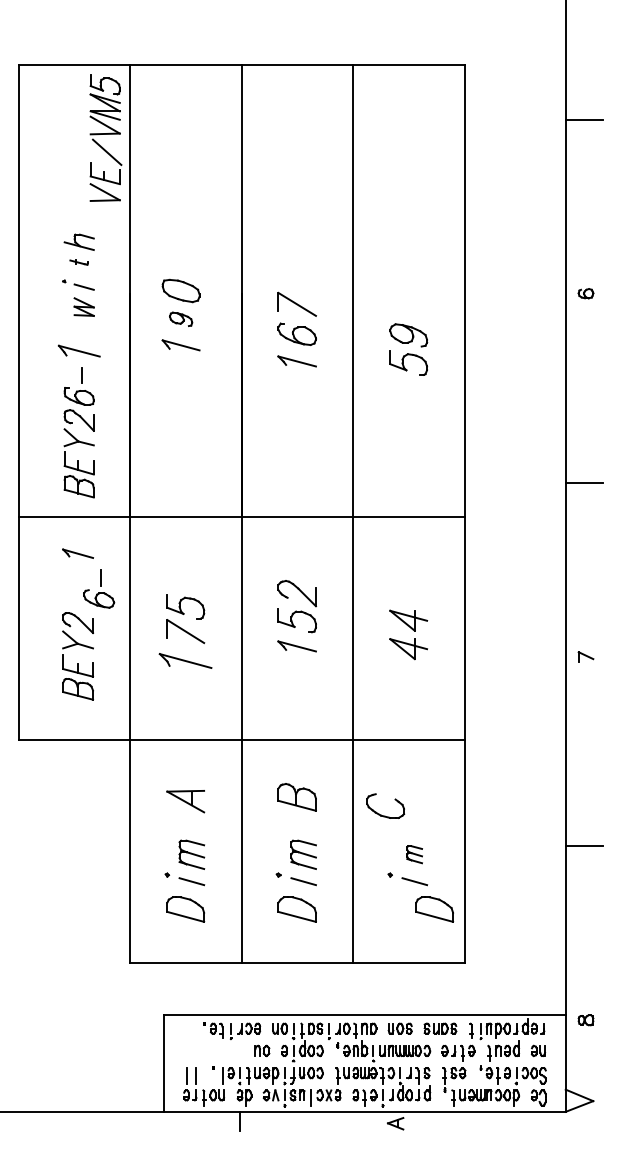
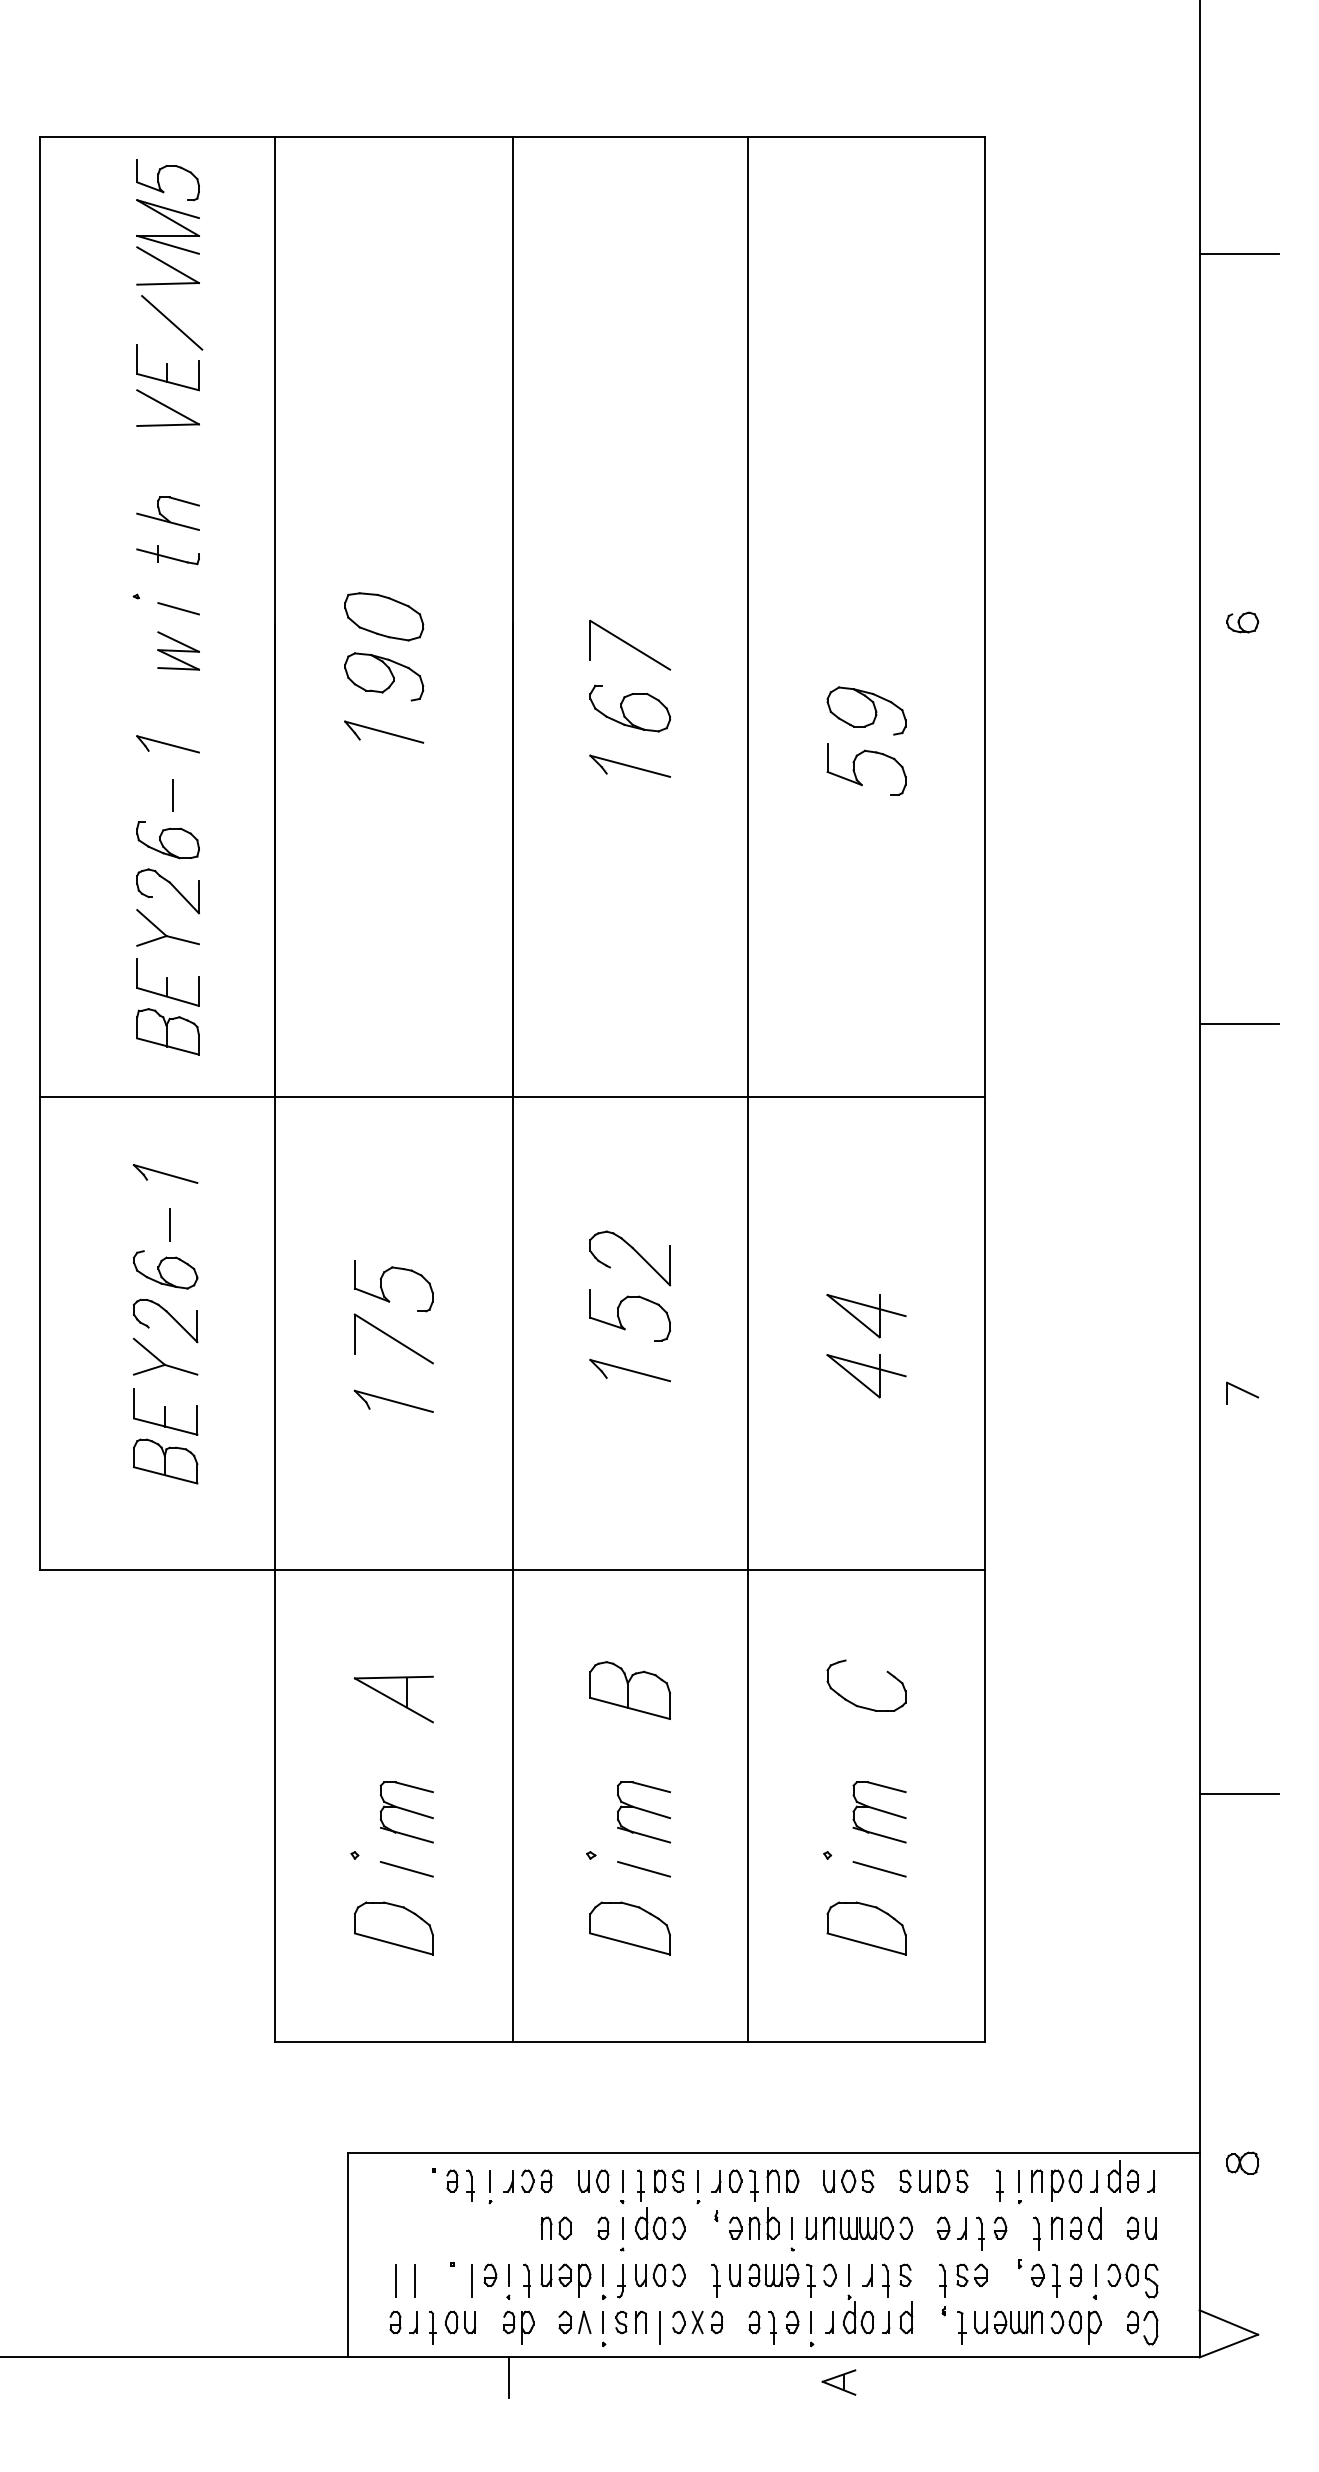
part: (105, 137) -> (168, 291), moved
part: (78, 262) -> (166, 556), size x1.67
part: (180, 319) -> (382, 677), size x1.67
part: (78, 350) -> (166, 743), size x0.71
part: (99, 588) -> (166, 1247), moved
part: (185, 660) -> (393, 1400), size x0.71
part: (381, 814) -> (857, 1703), moved
part: (414, 854) -> (878, 1811), size x1.67
part: (434, 909) -> (866, 1928), moved

